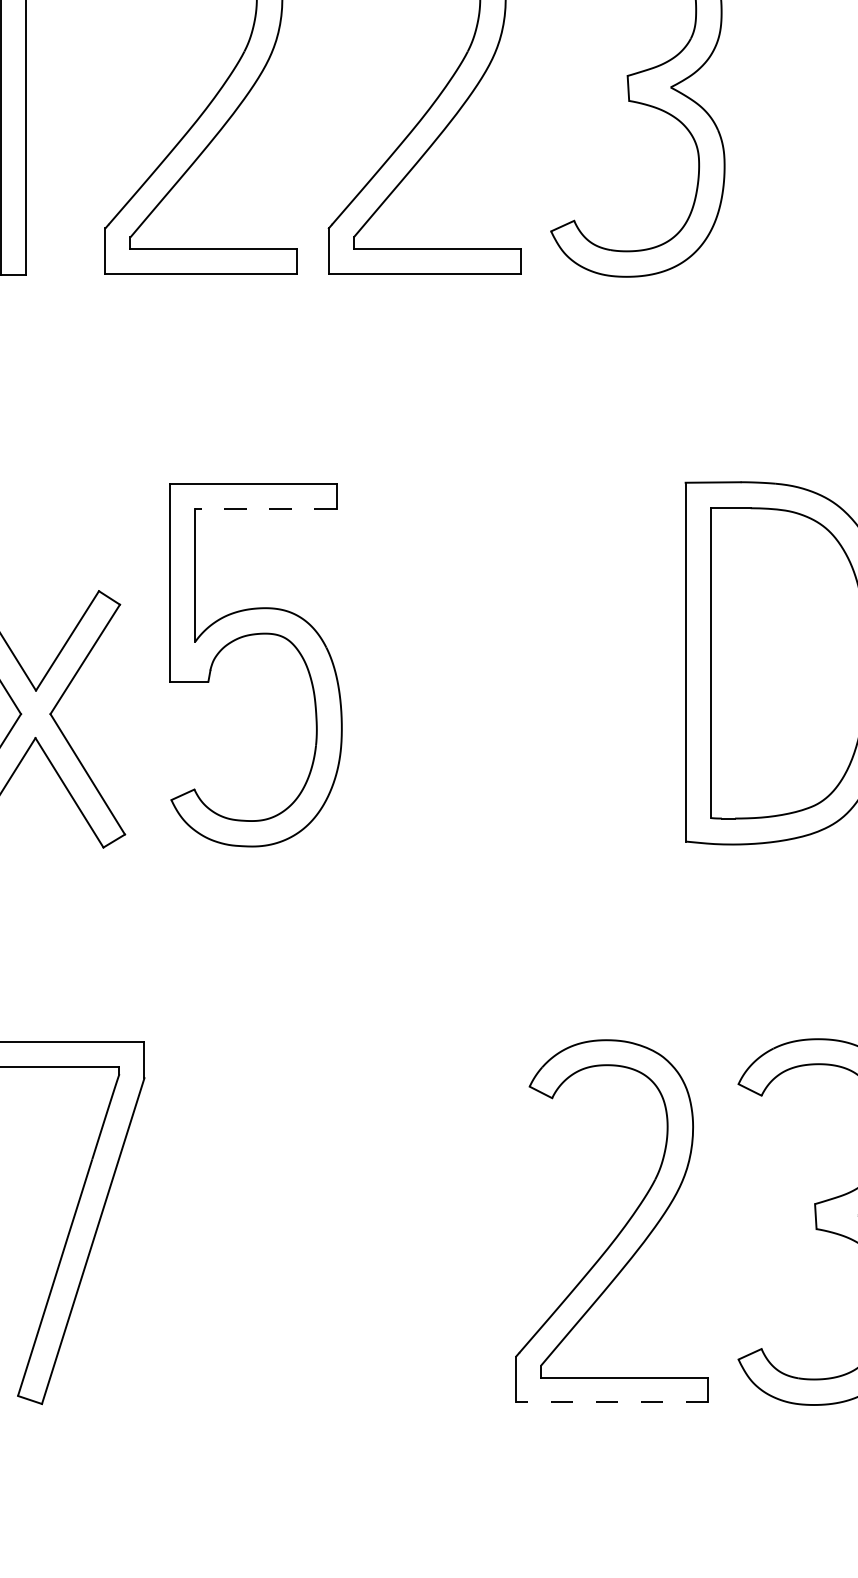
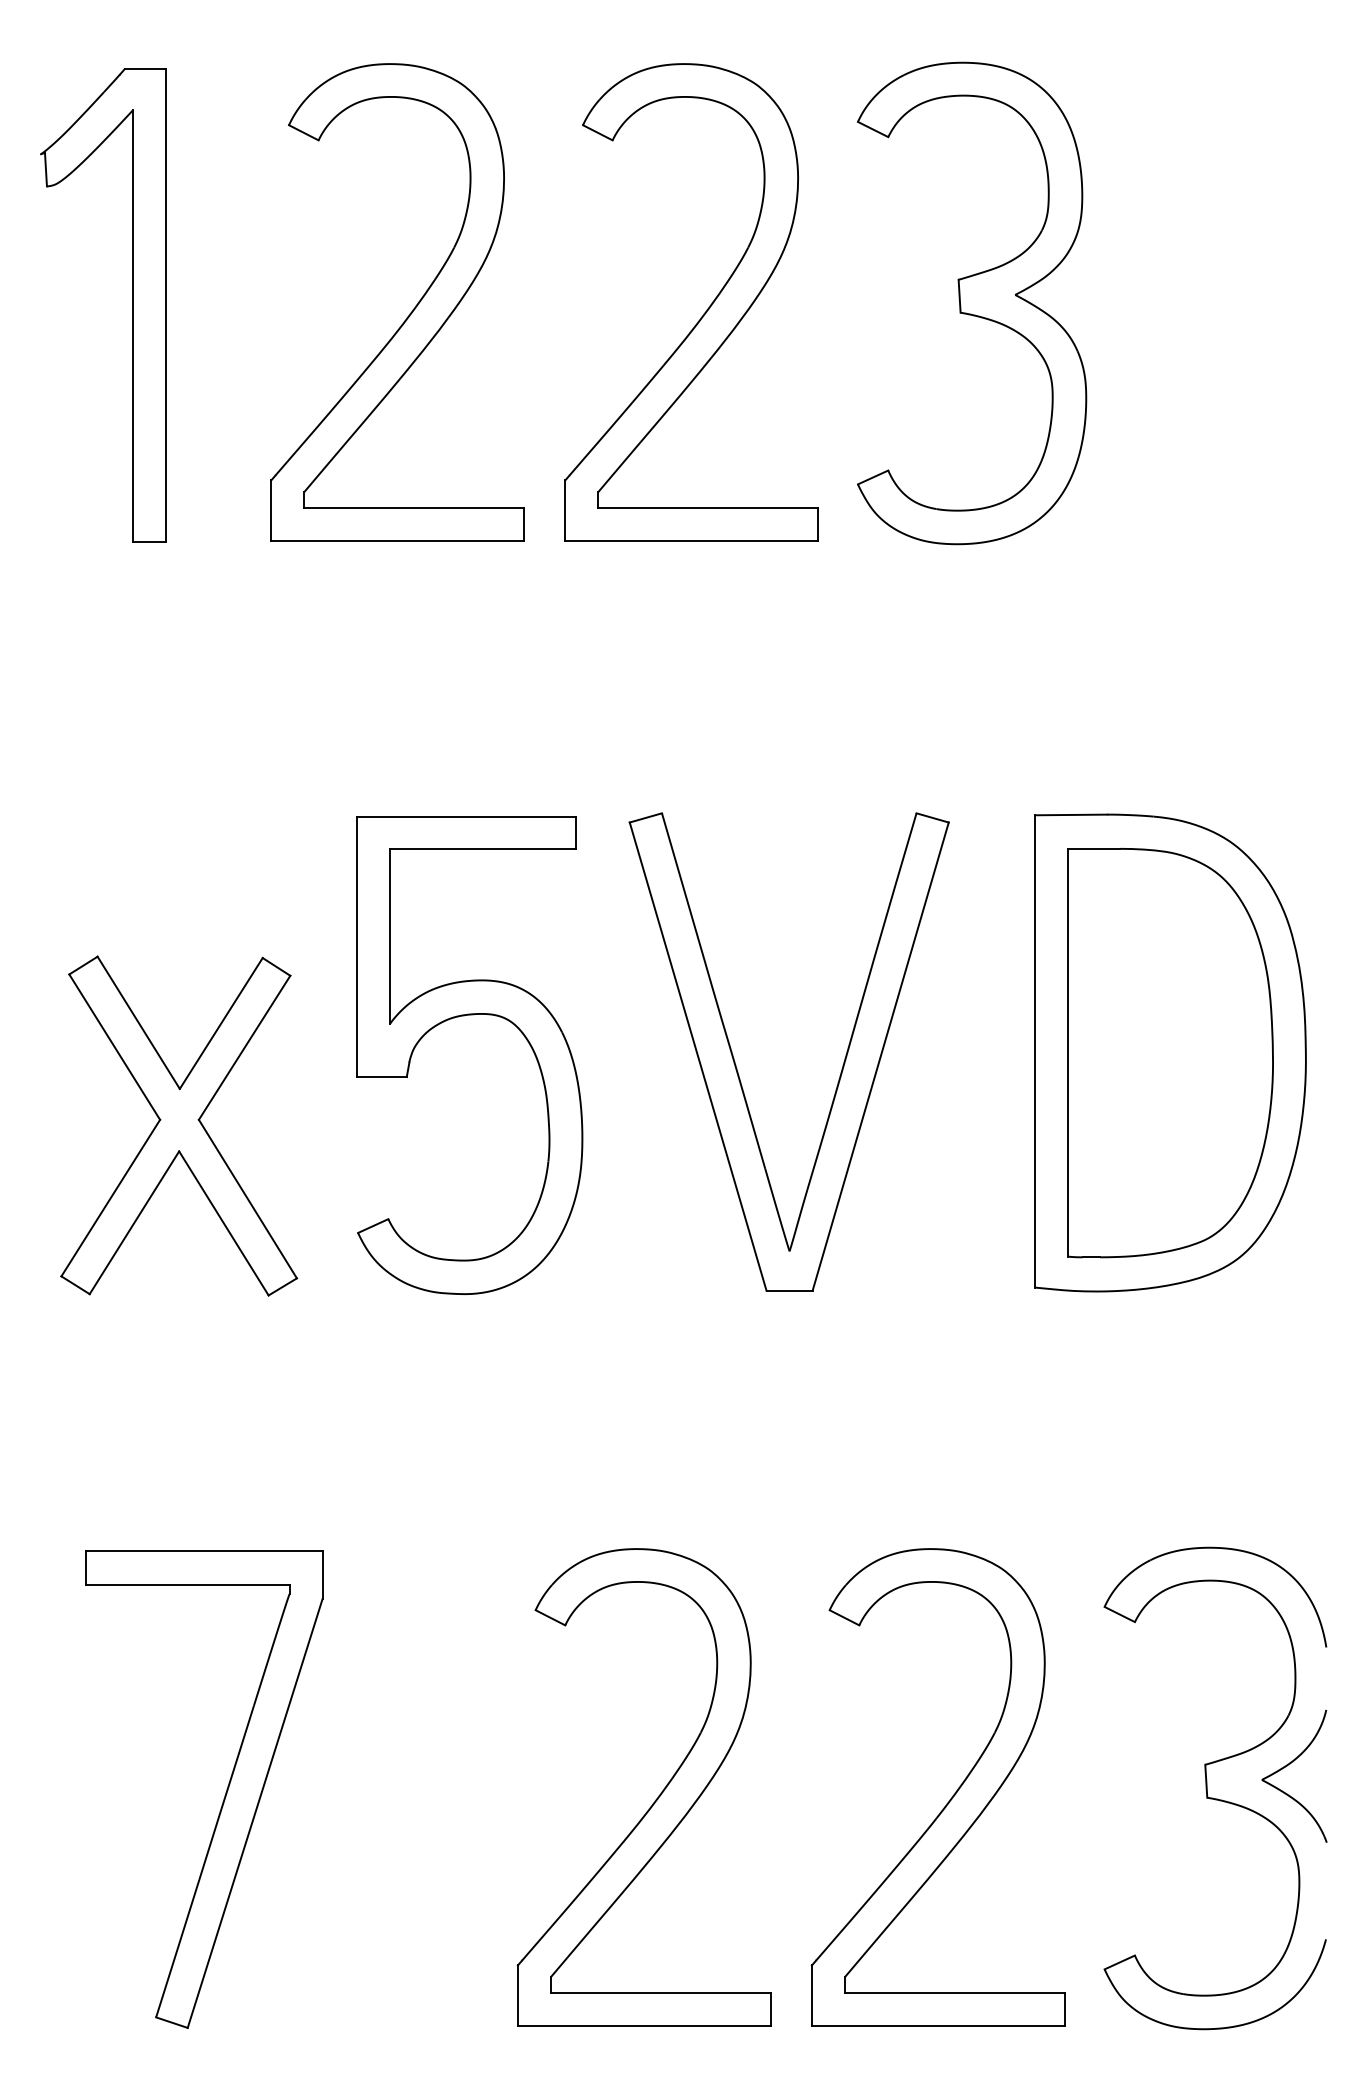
line: (265, 508) -> (482, 849), dashed -> solid
part: (459, 675) -> (737, 1068), added
part: (397, 1230) -> (655, 1799), added
line: (611, 1402) -> (937, 2025), dashed -> solid

